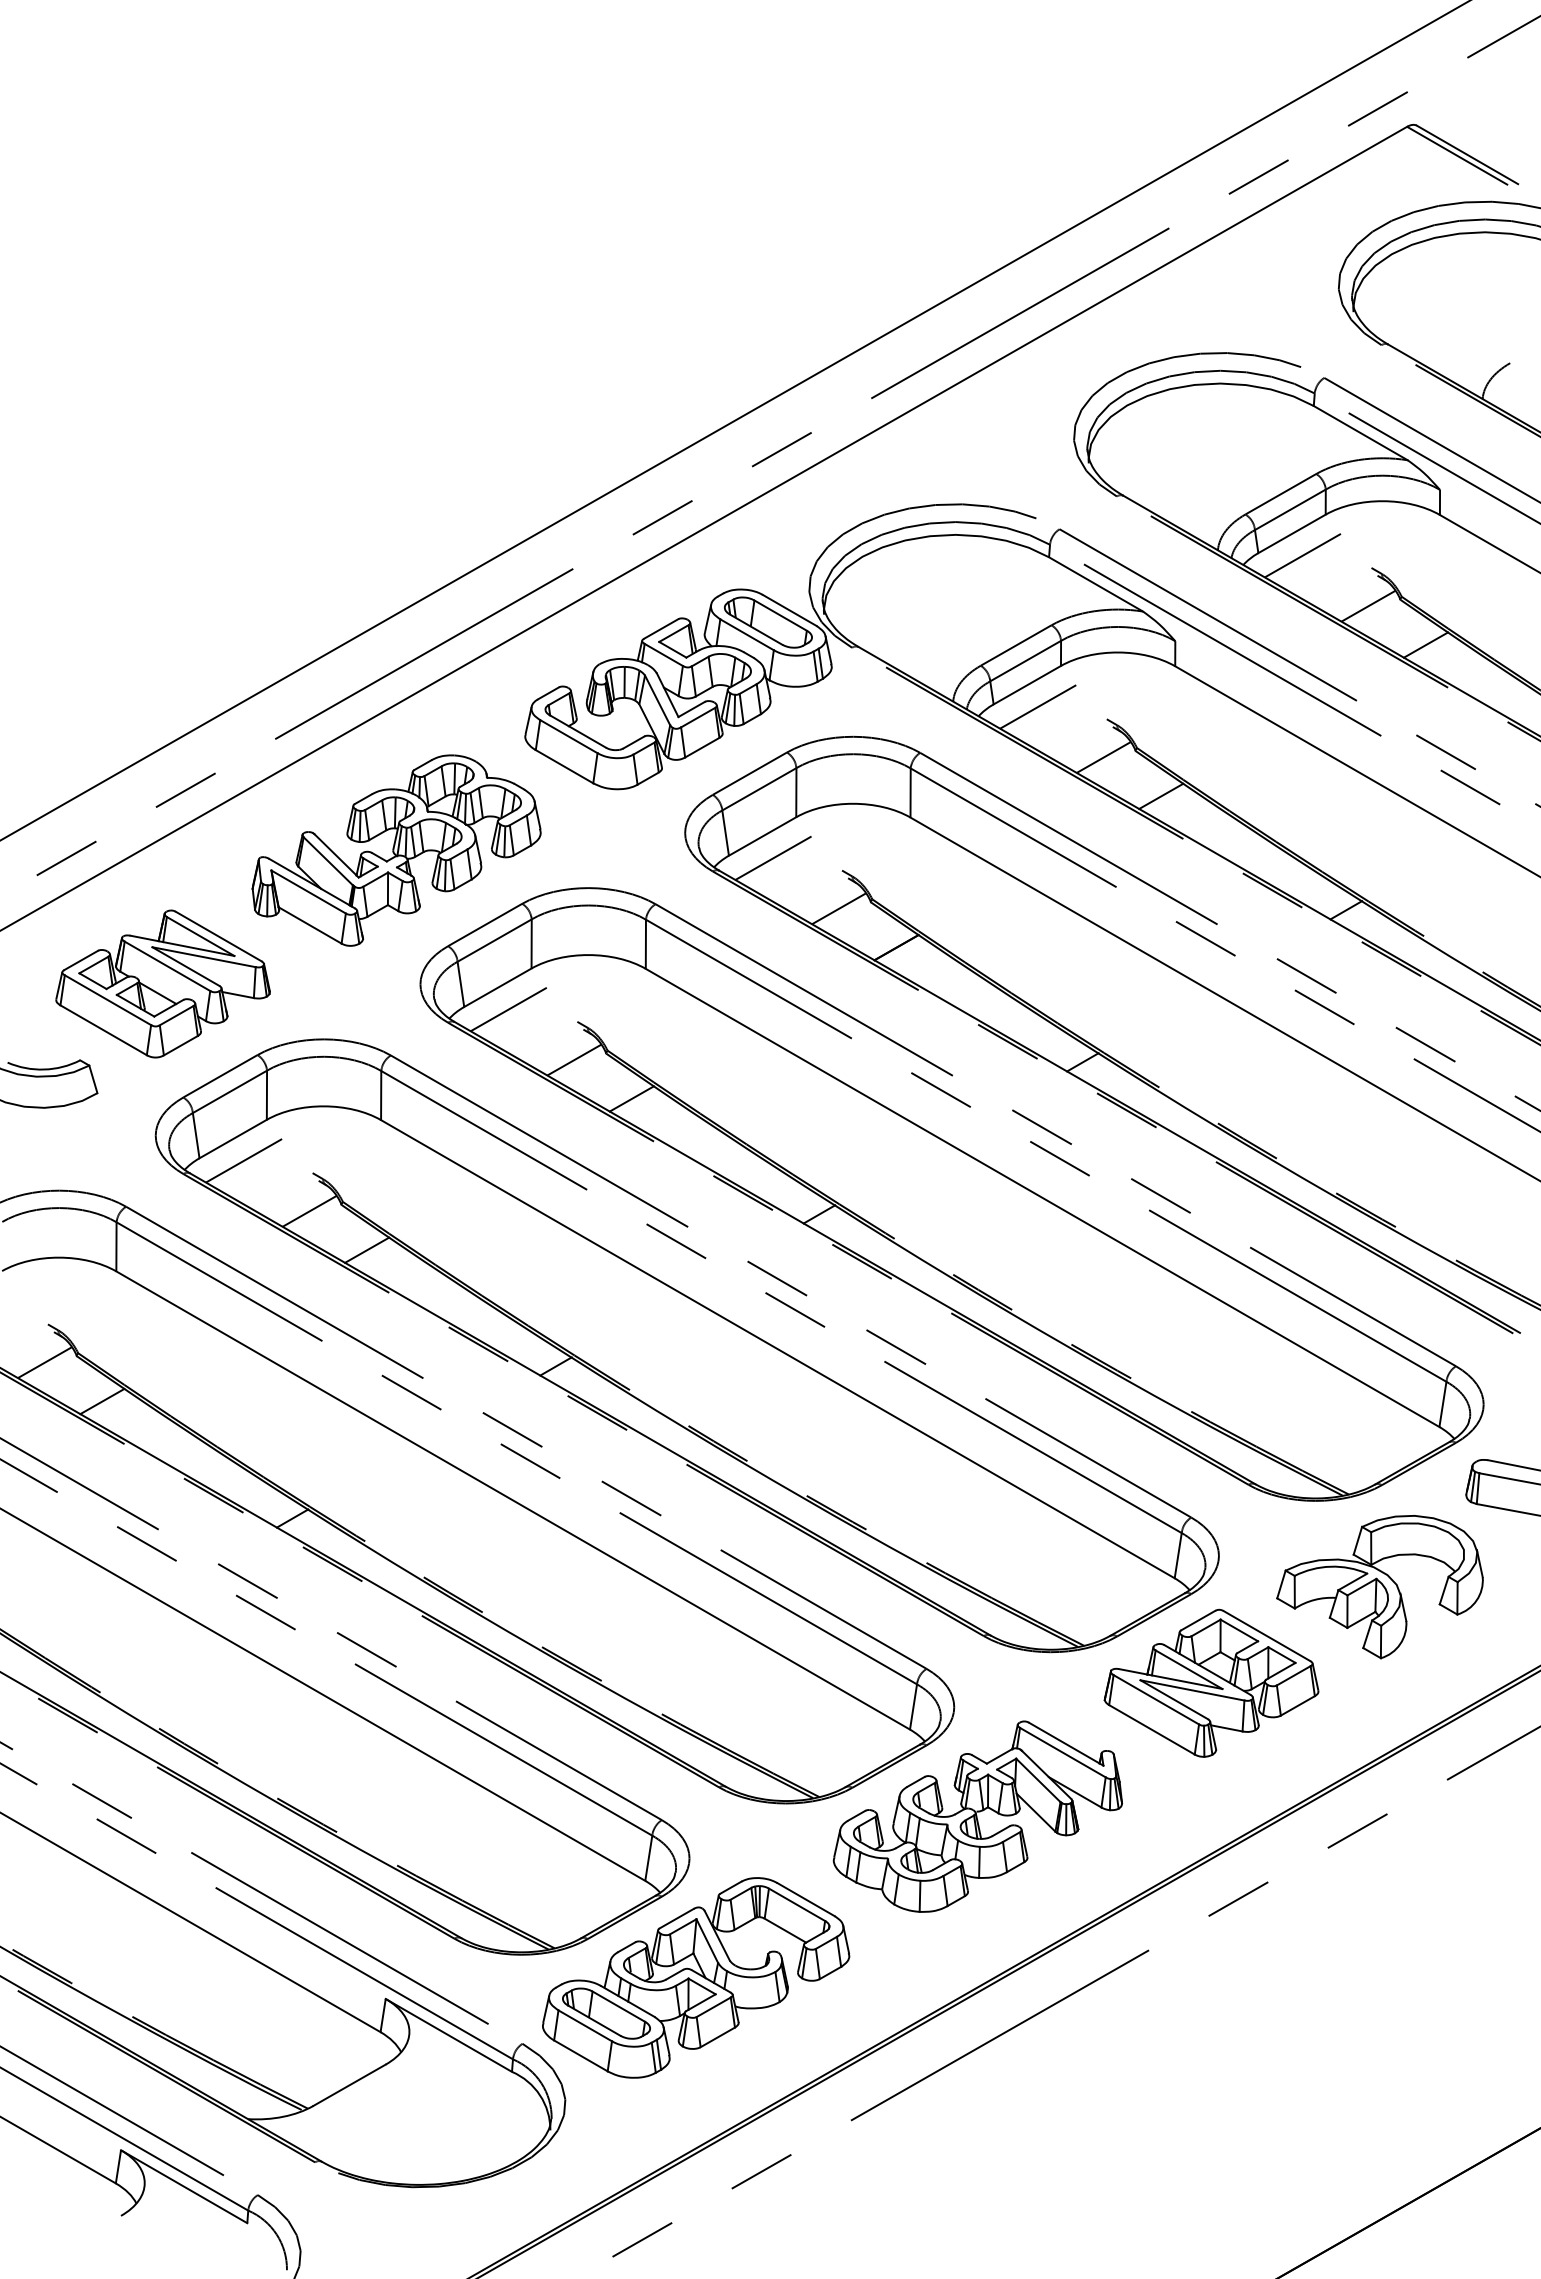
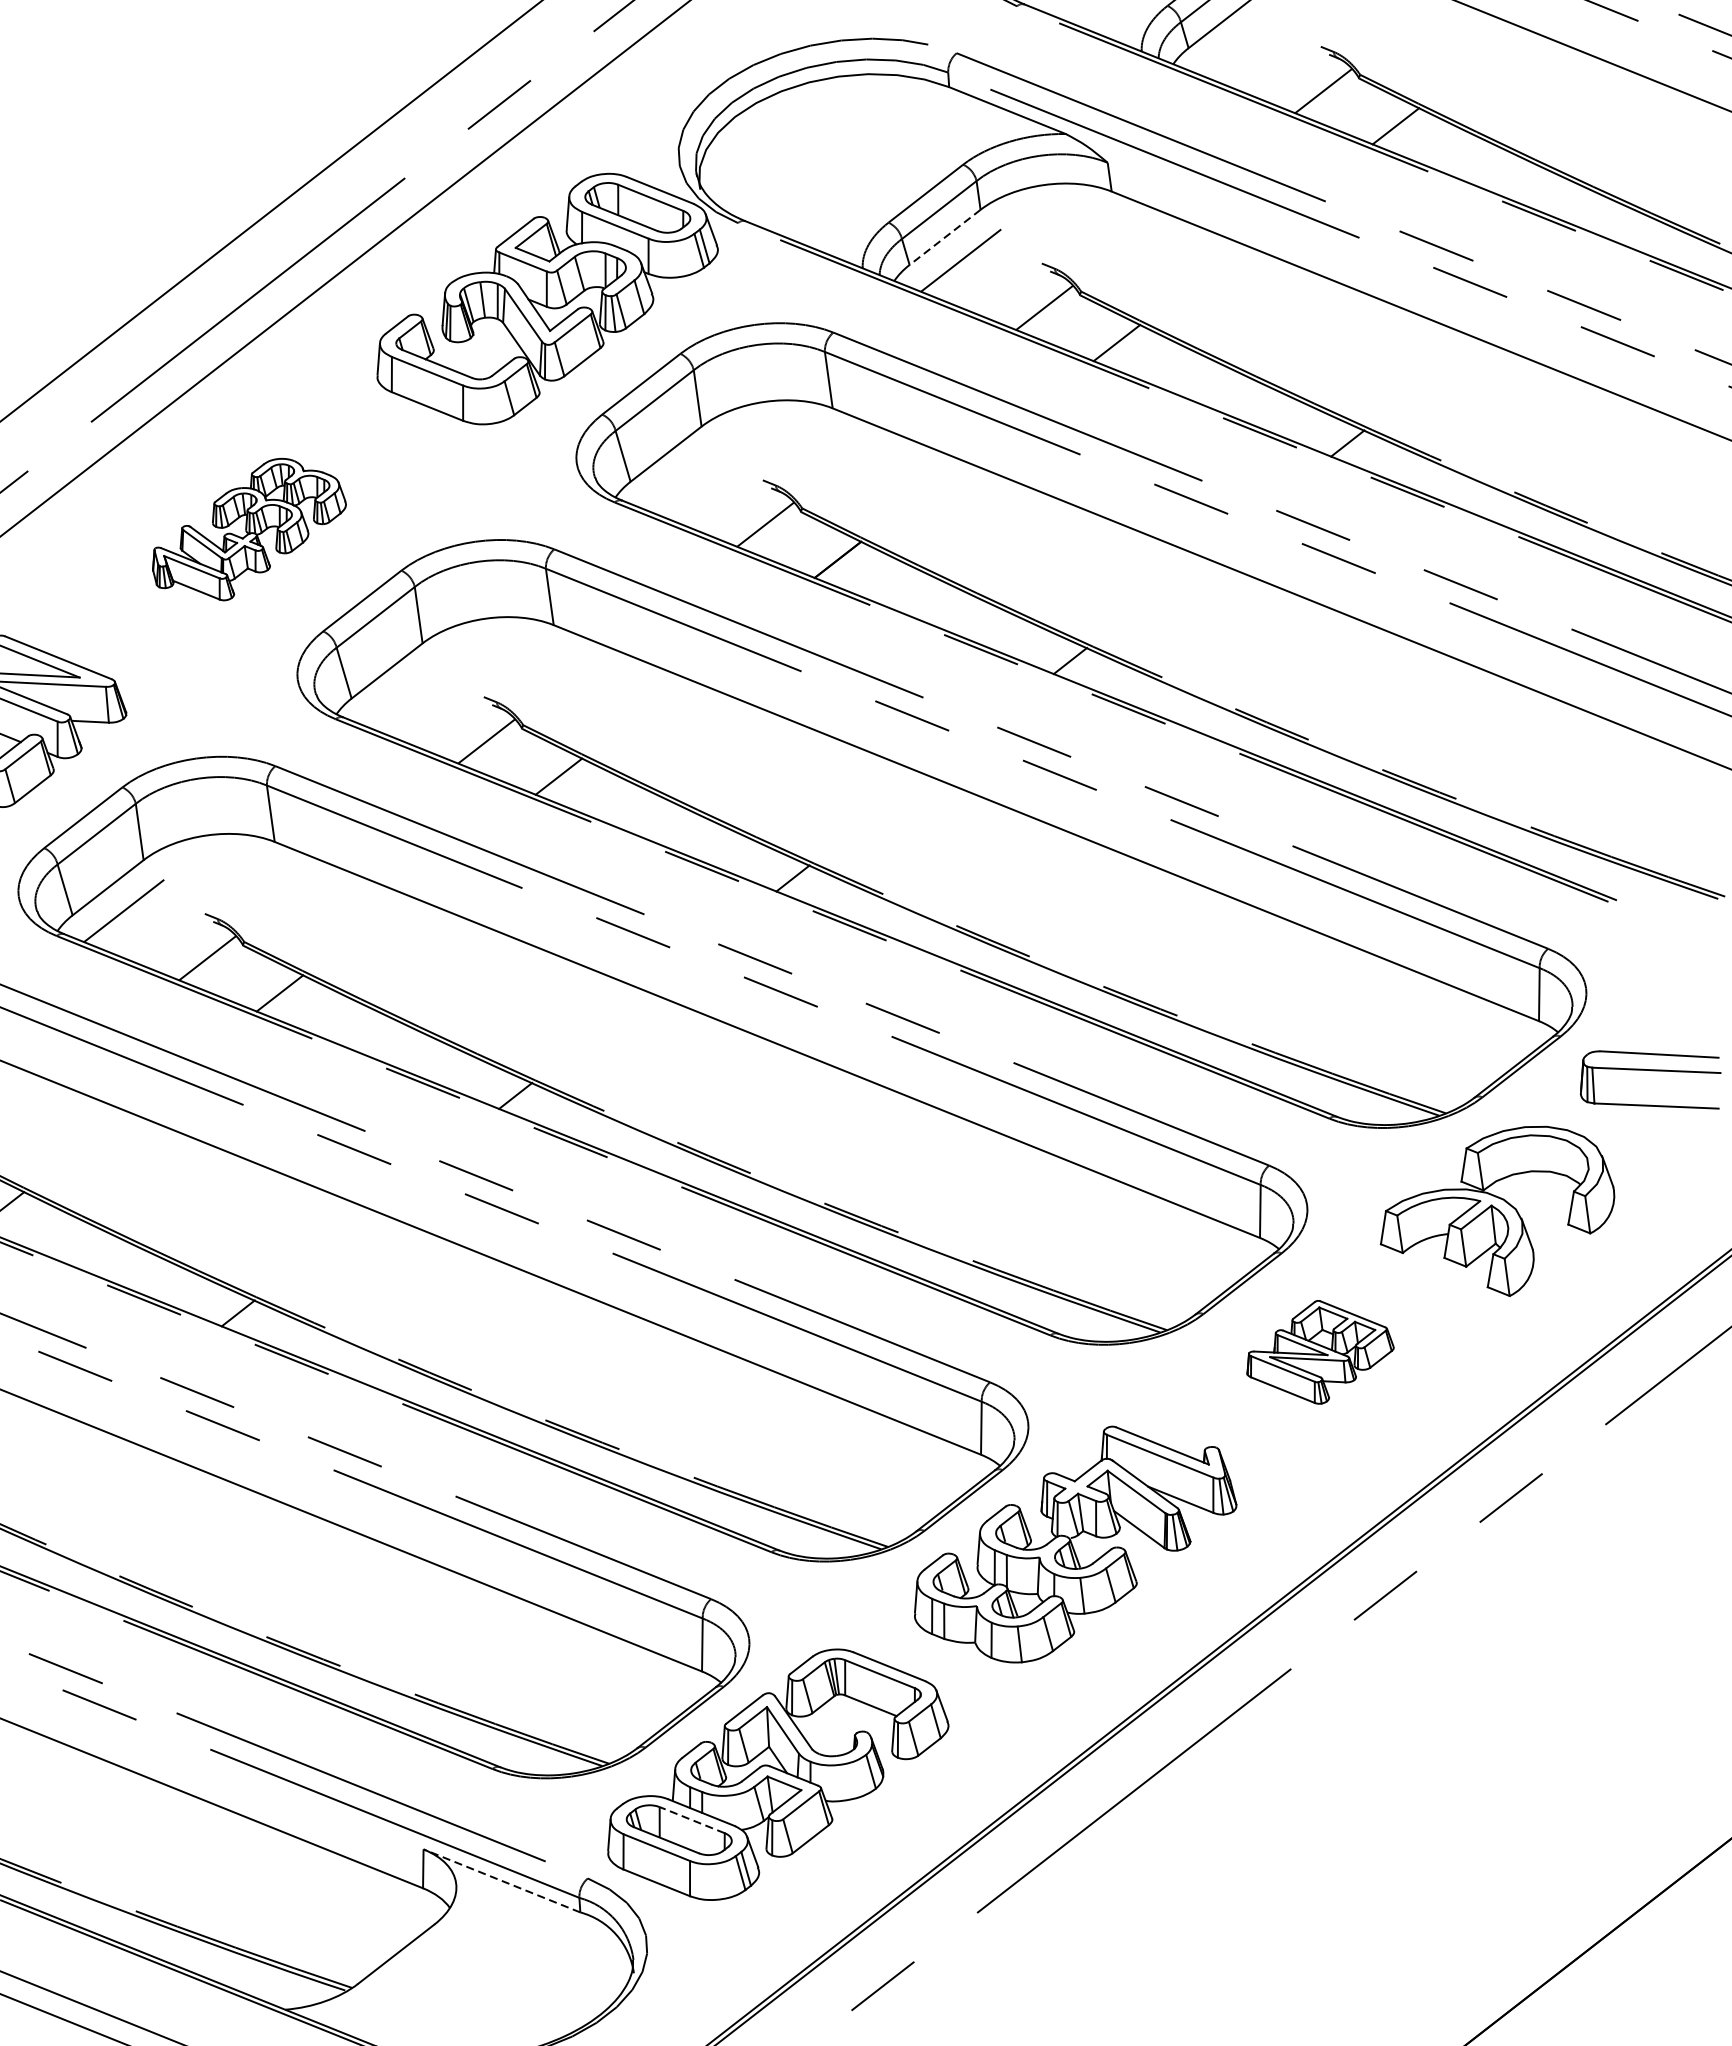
line: (1302, 555) -> (1239, 43), removed
line: (1027, 685) -> (945, 237), solid -> dashed
part: (396, 850) -> (248, 530), size x0.6
line: (773, 857) -> (682, 476), removed
line: (508, 1009) -> (402, 694), removed
part: (1211, 1682) -> (1319, 1351), size x0.6
line: (618, 2006) -> (691, 1820), solid -> dashed
line: (448, 2035) -> (501, 1881), solid -> dashed

